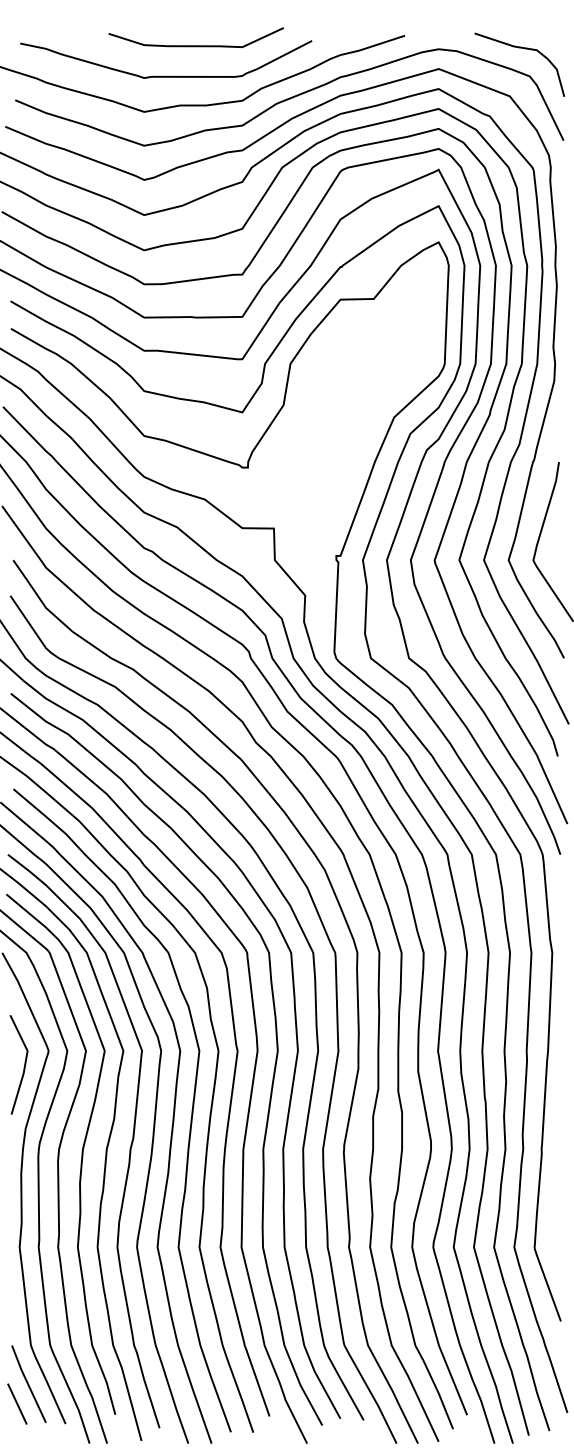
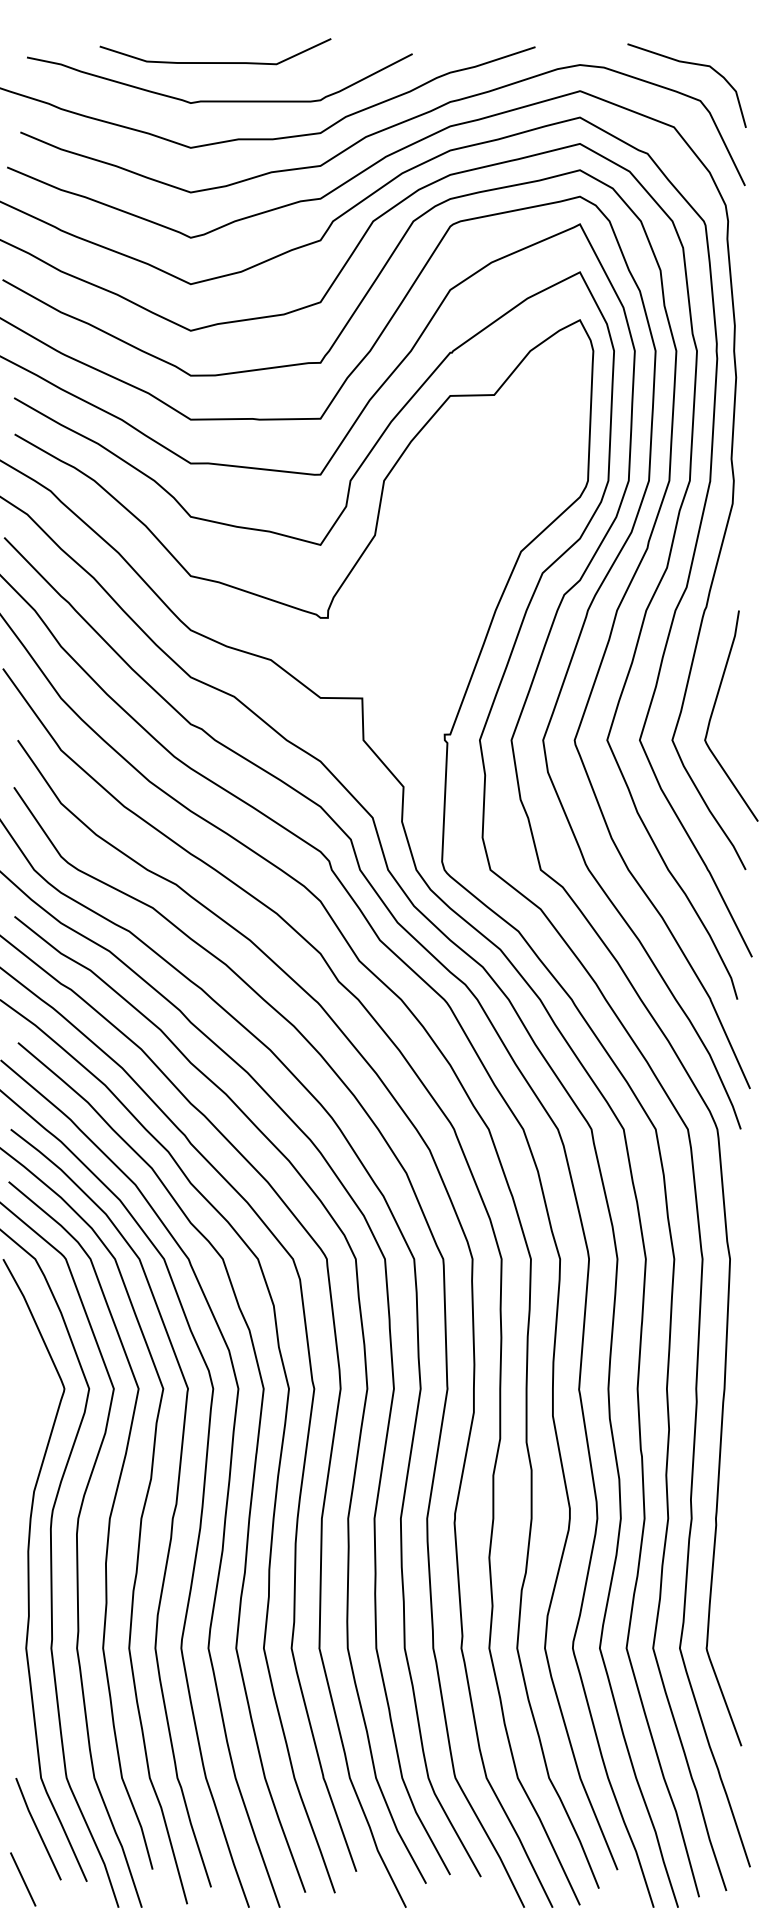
curve: (196, 45) -> (215, 62), moved
line: (24, 1064) -> (32, 1406), removed
line: (17, 1404) -> (23, 1879), moved

